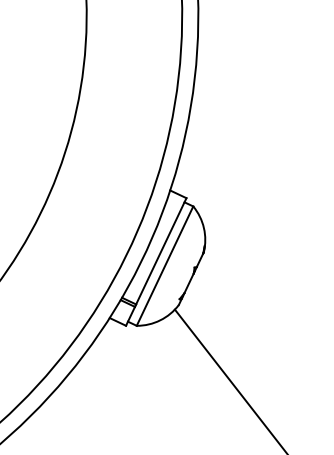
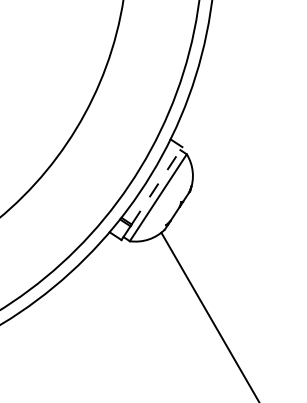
line: (161, 250) -> (157, 185), solid -> dashed

